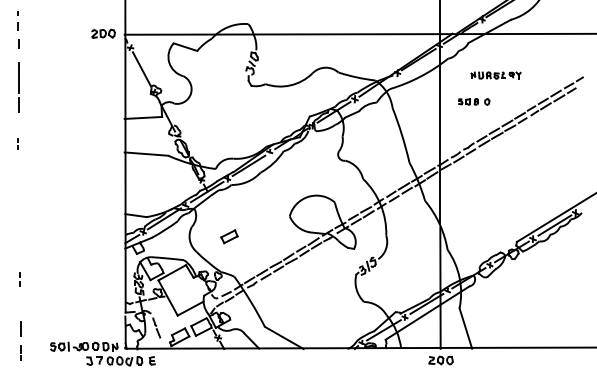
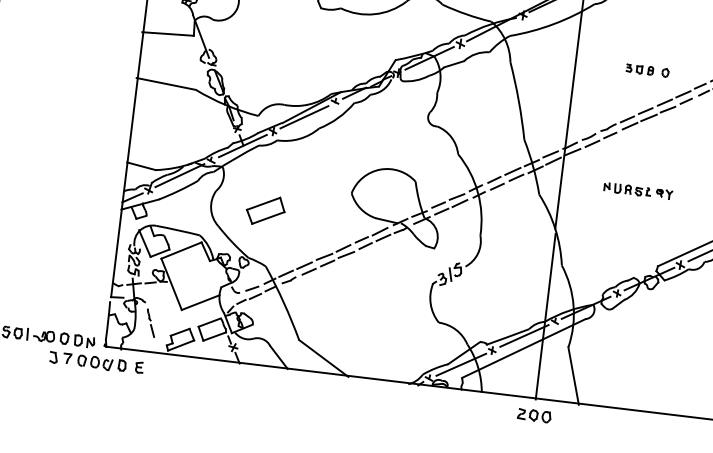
part: (495, 75) -> (637, 190), moved
part: (474, 101) -> (648, 70), moved
part: (229, 236) -> (265, 210), size x1.67

